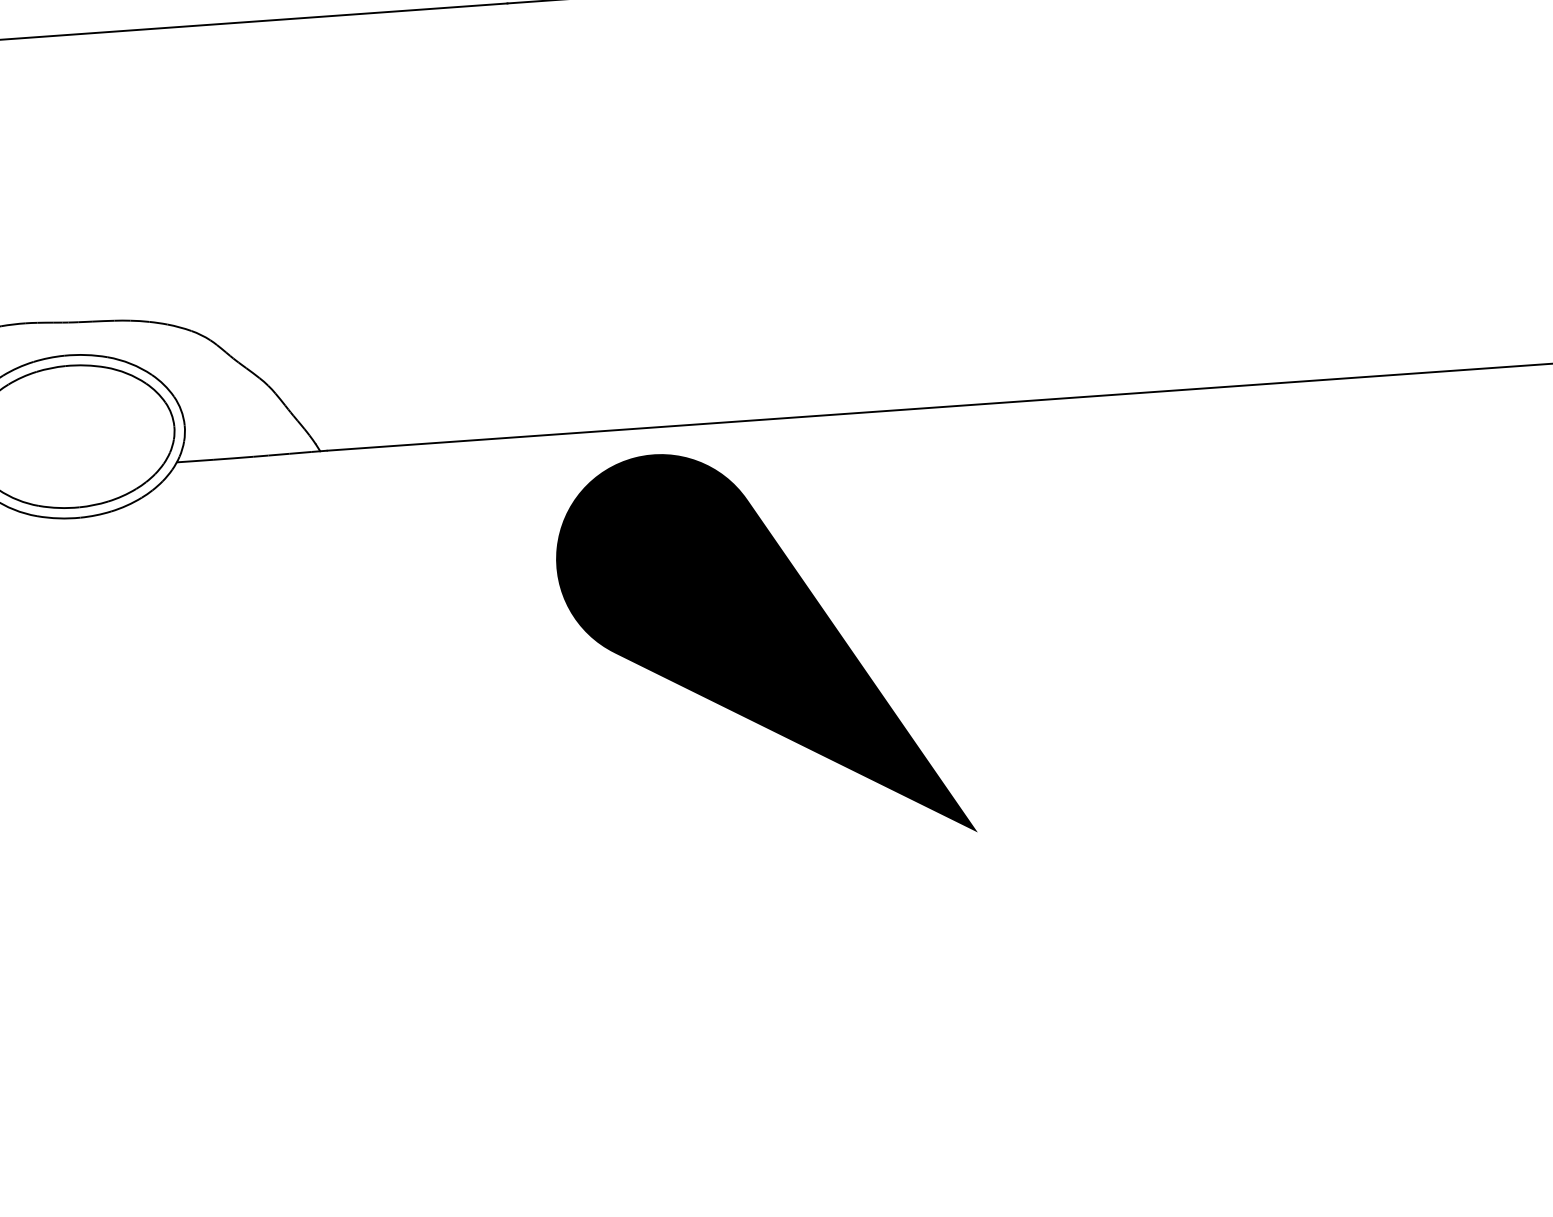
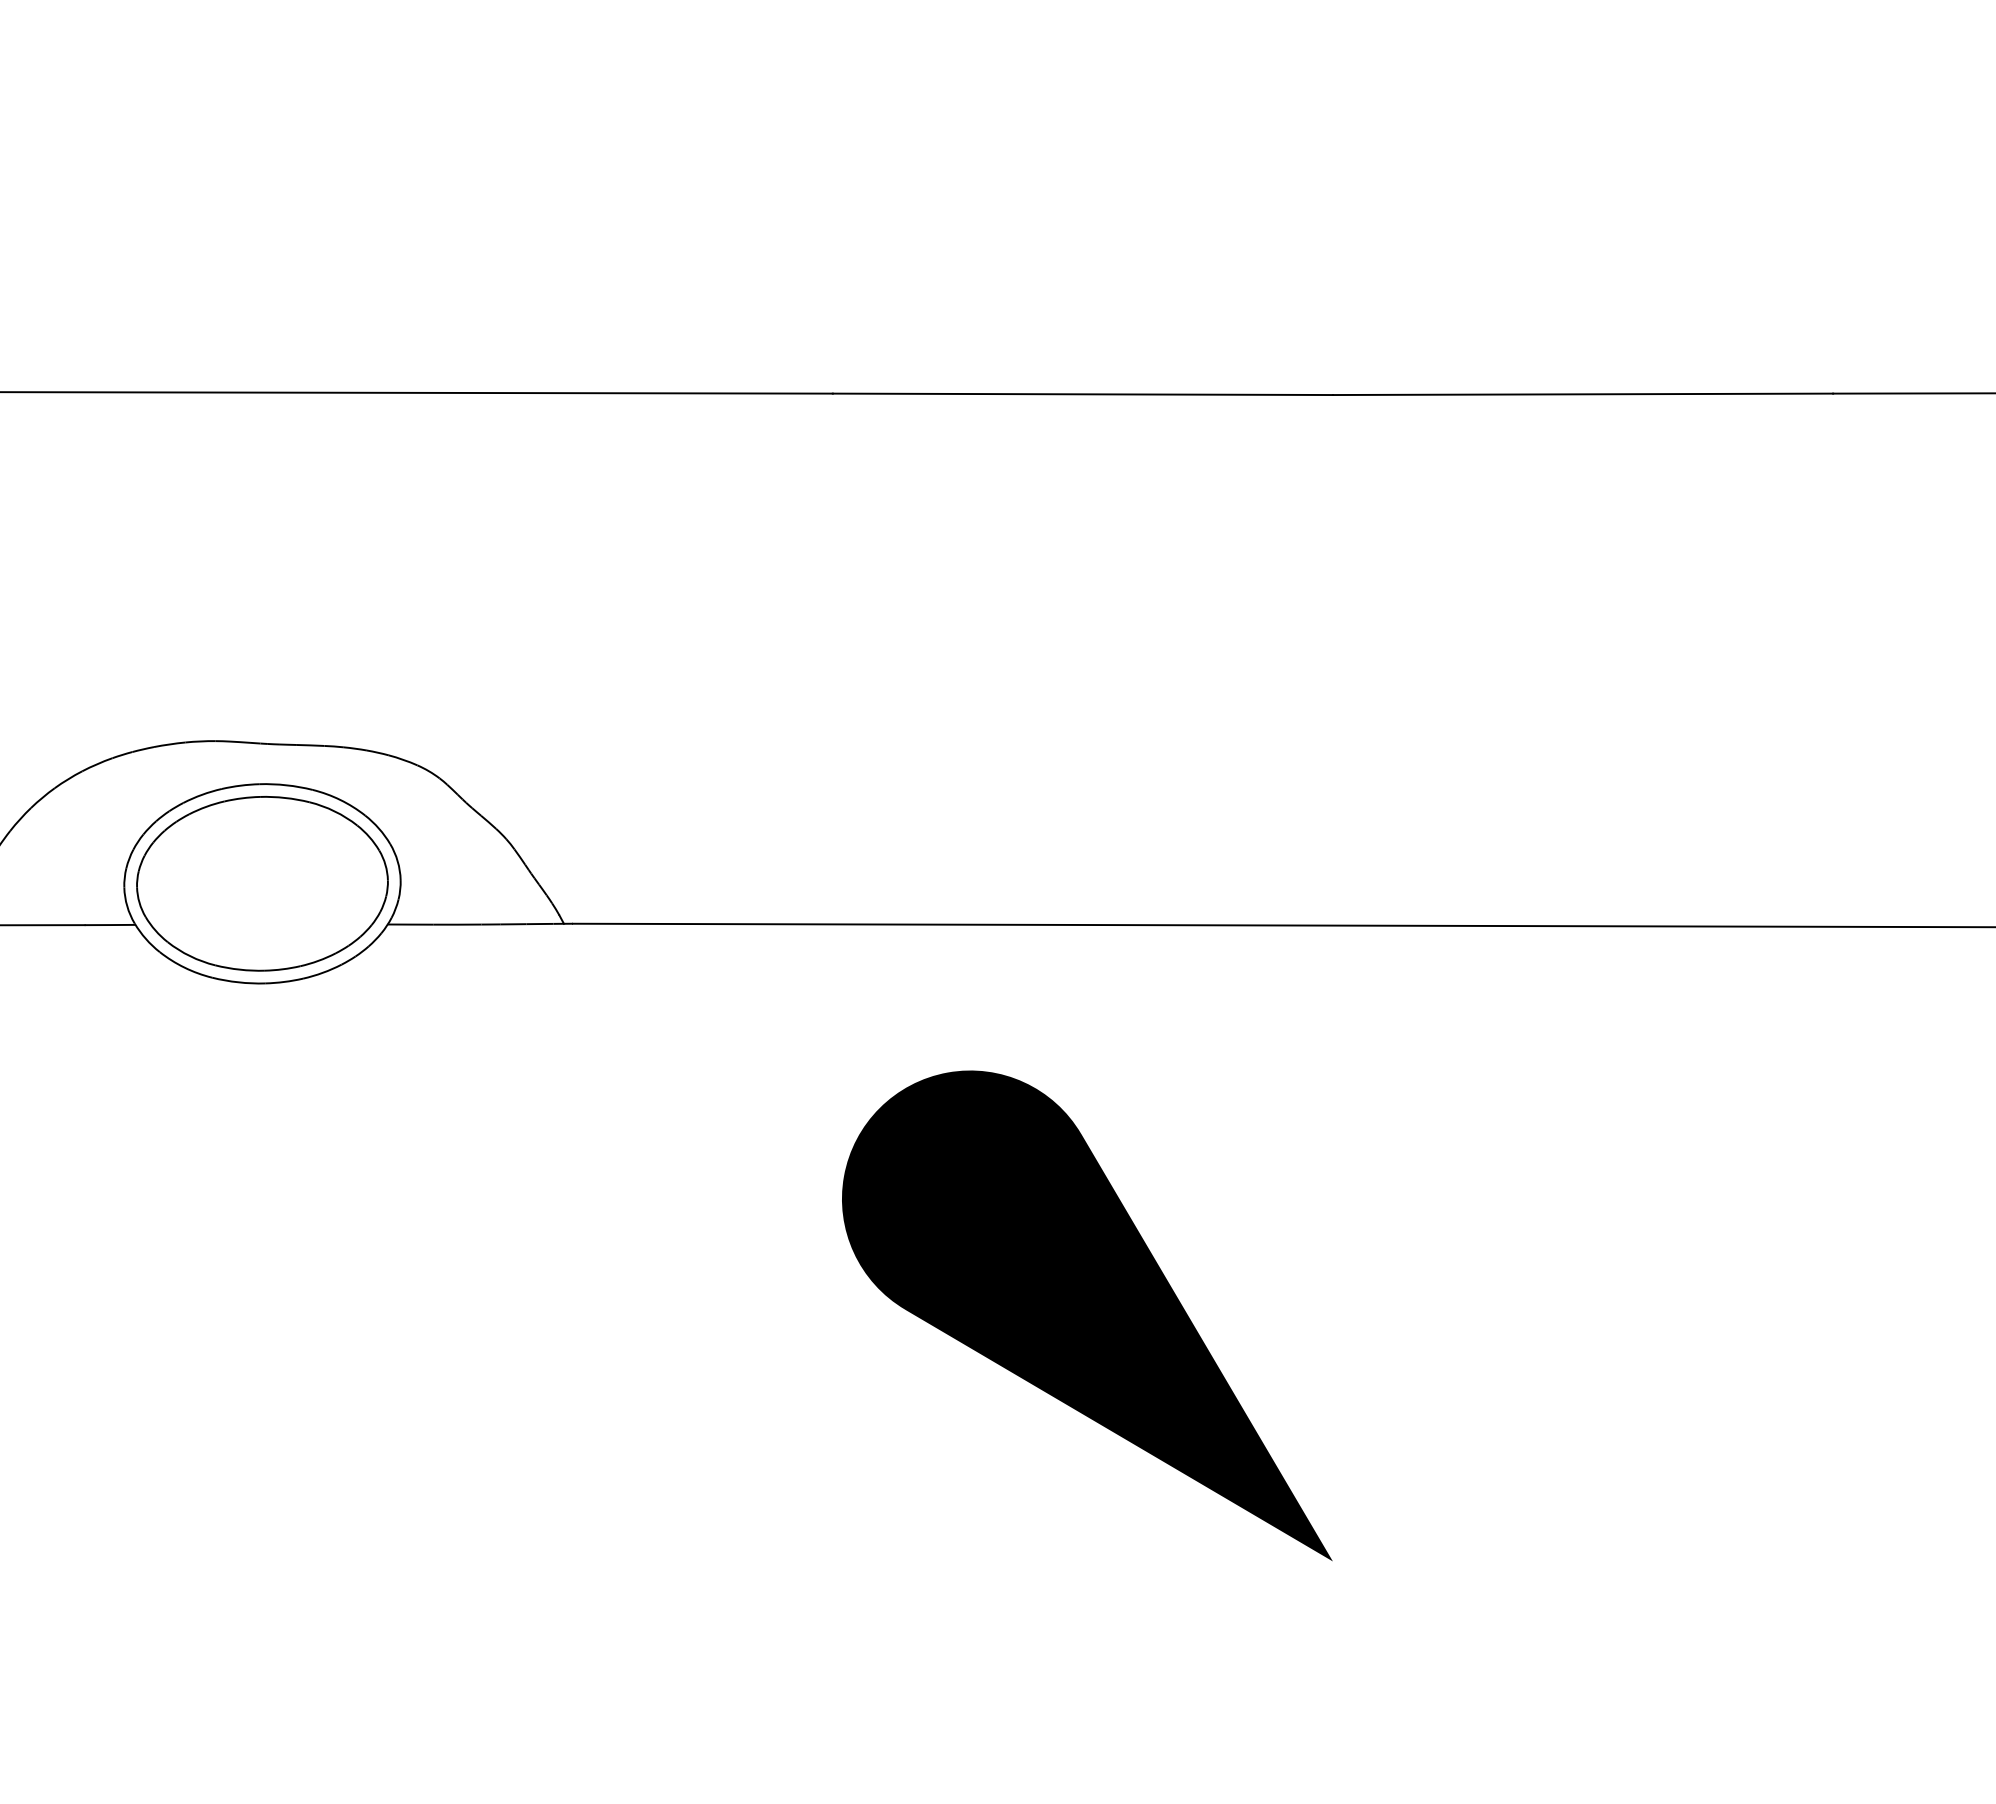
part: (763, 646) -> (1087, 1315), moved

